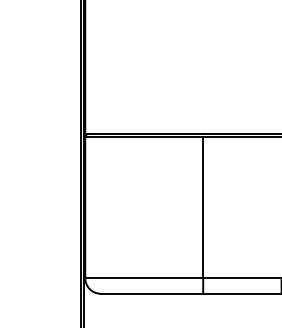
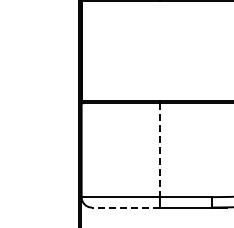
line: (202, 207) -> (159, 150), solid -> dashed
line: (151, 293) -> (125, 207), solid -> dashed

